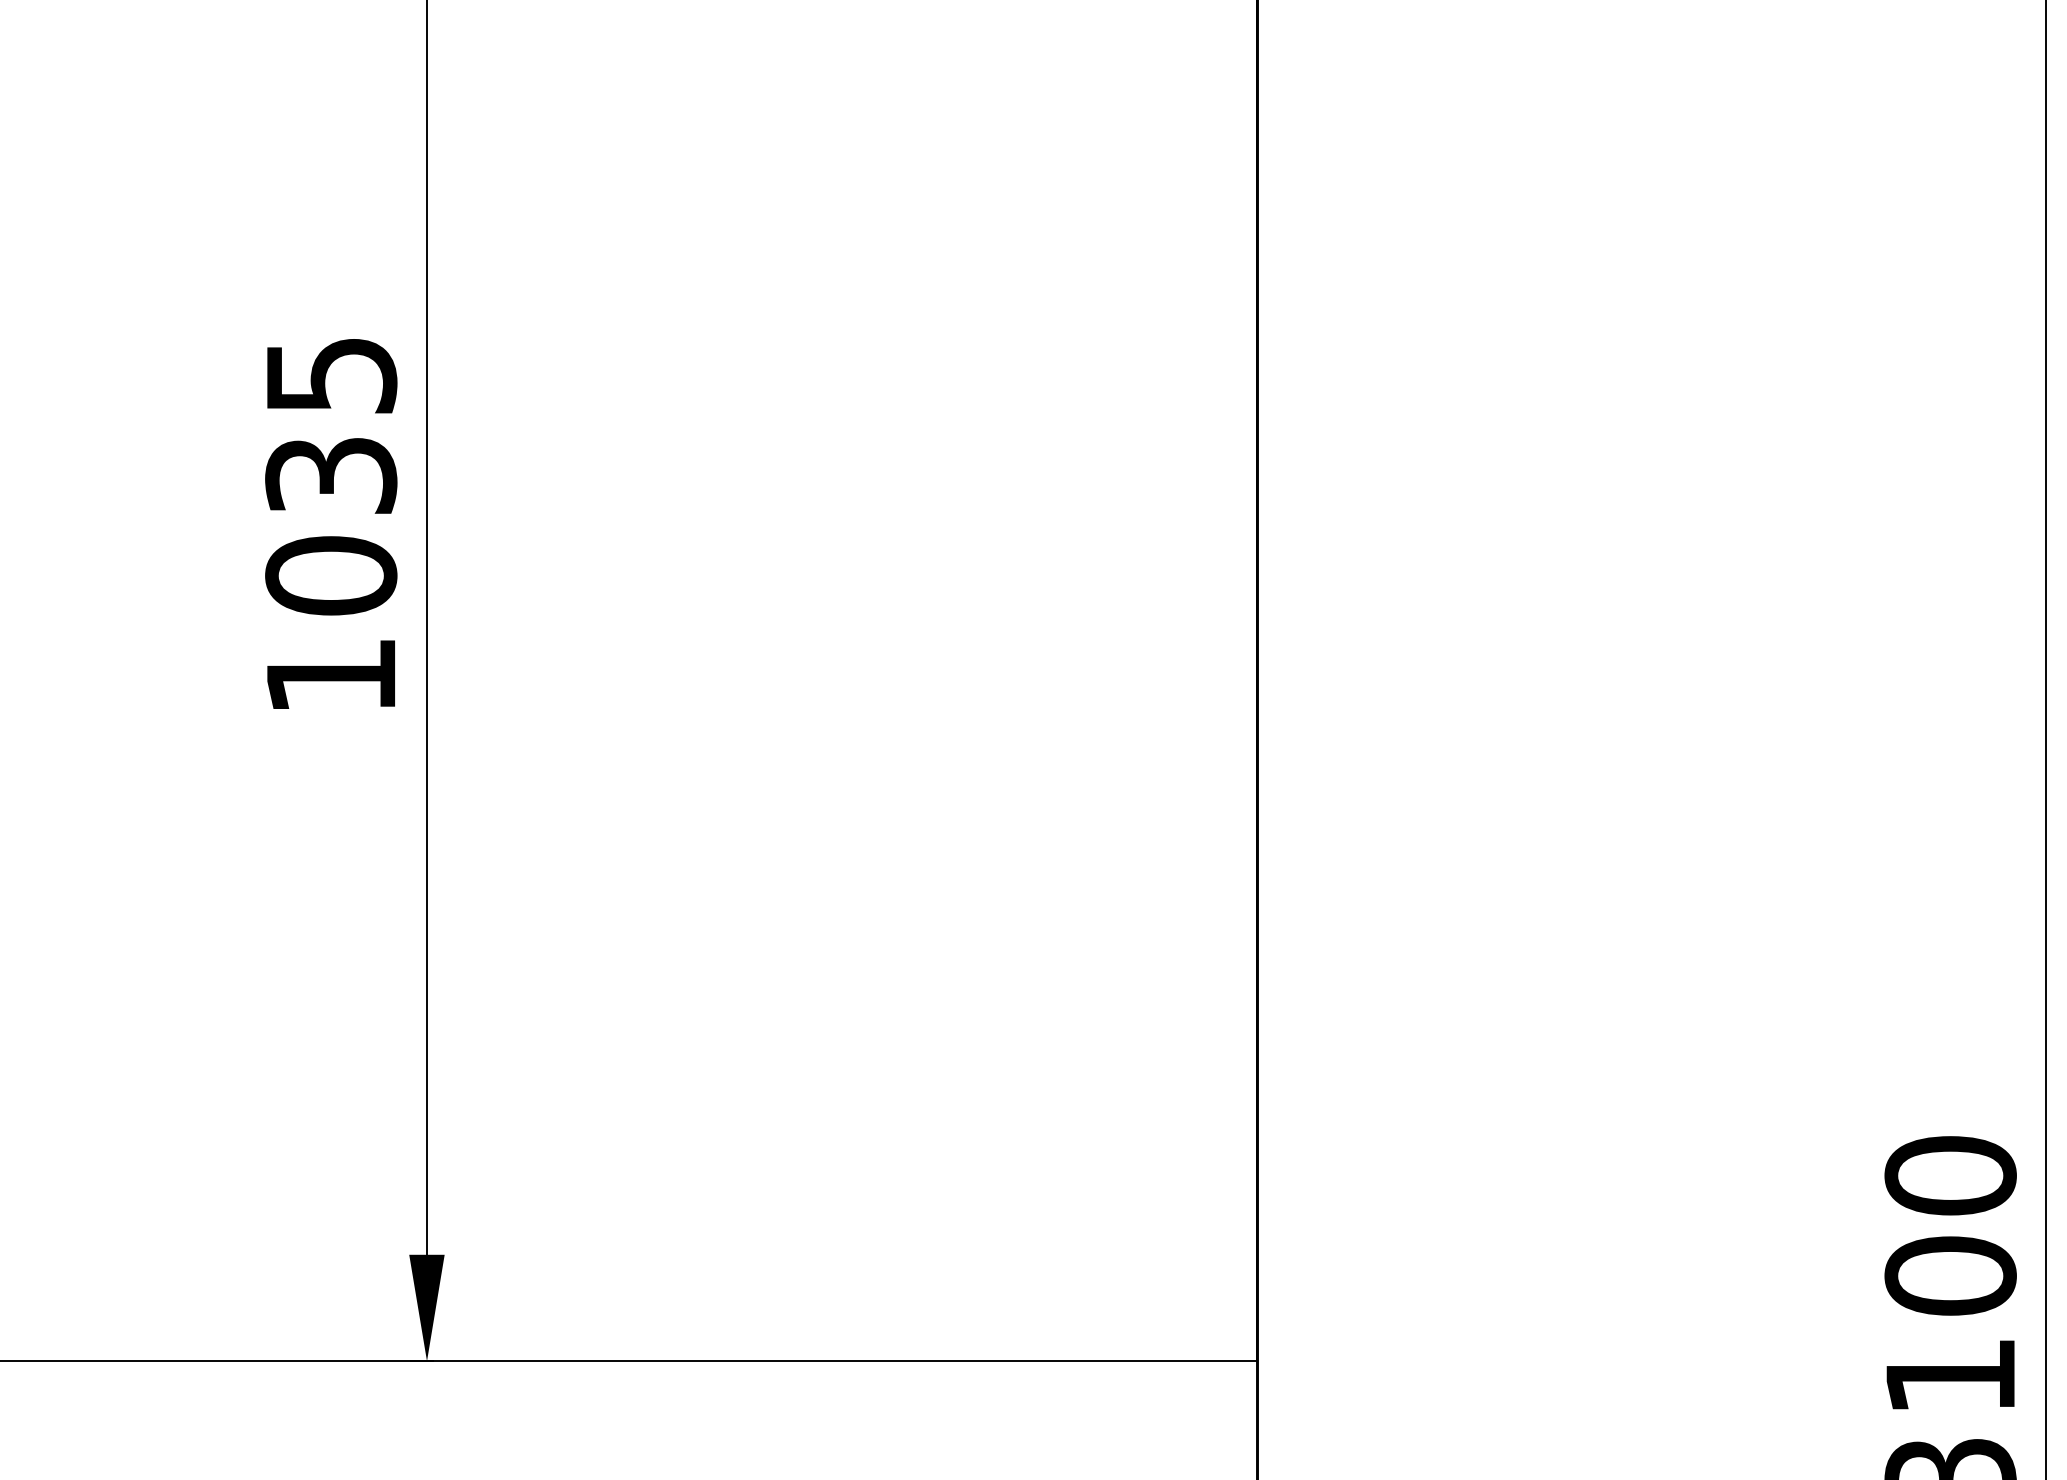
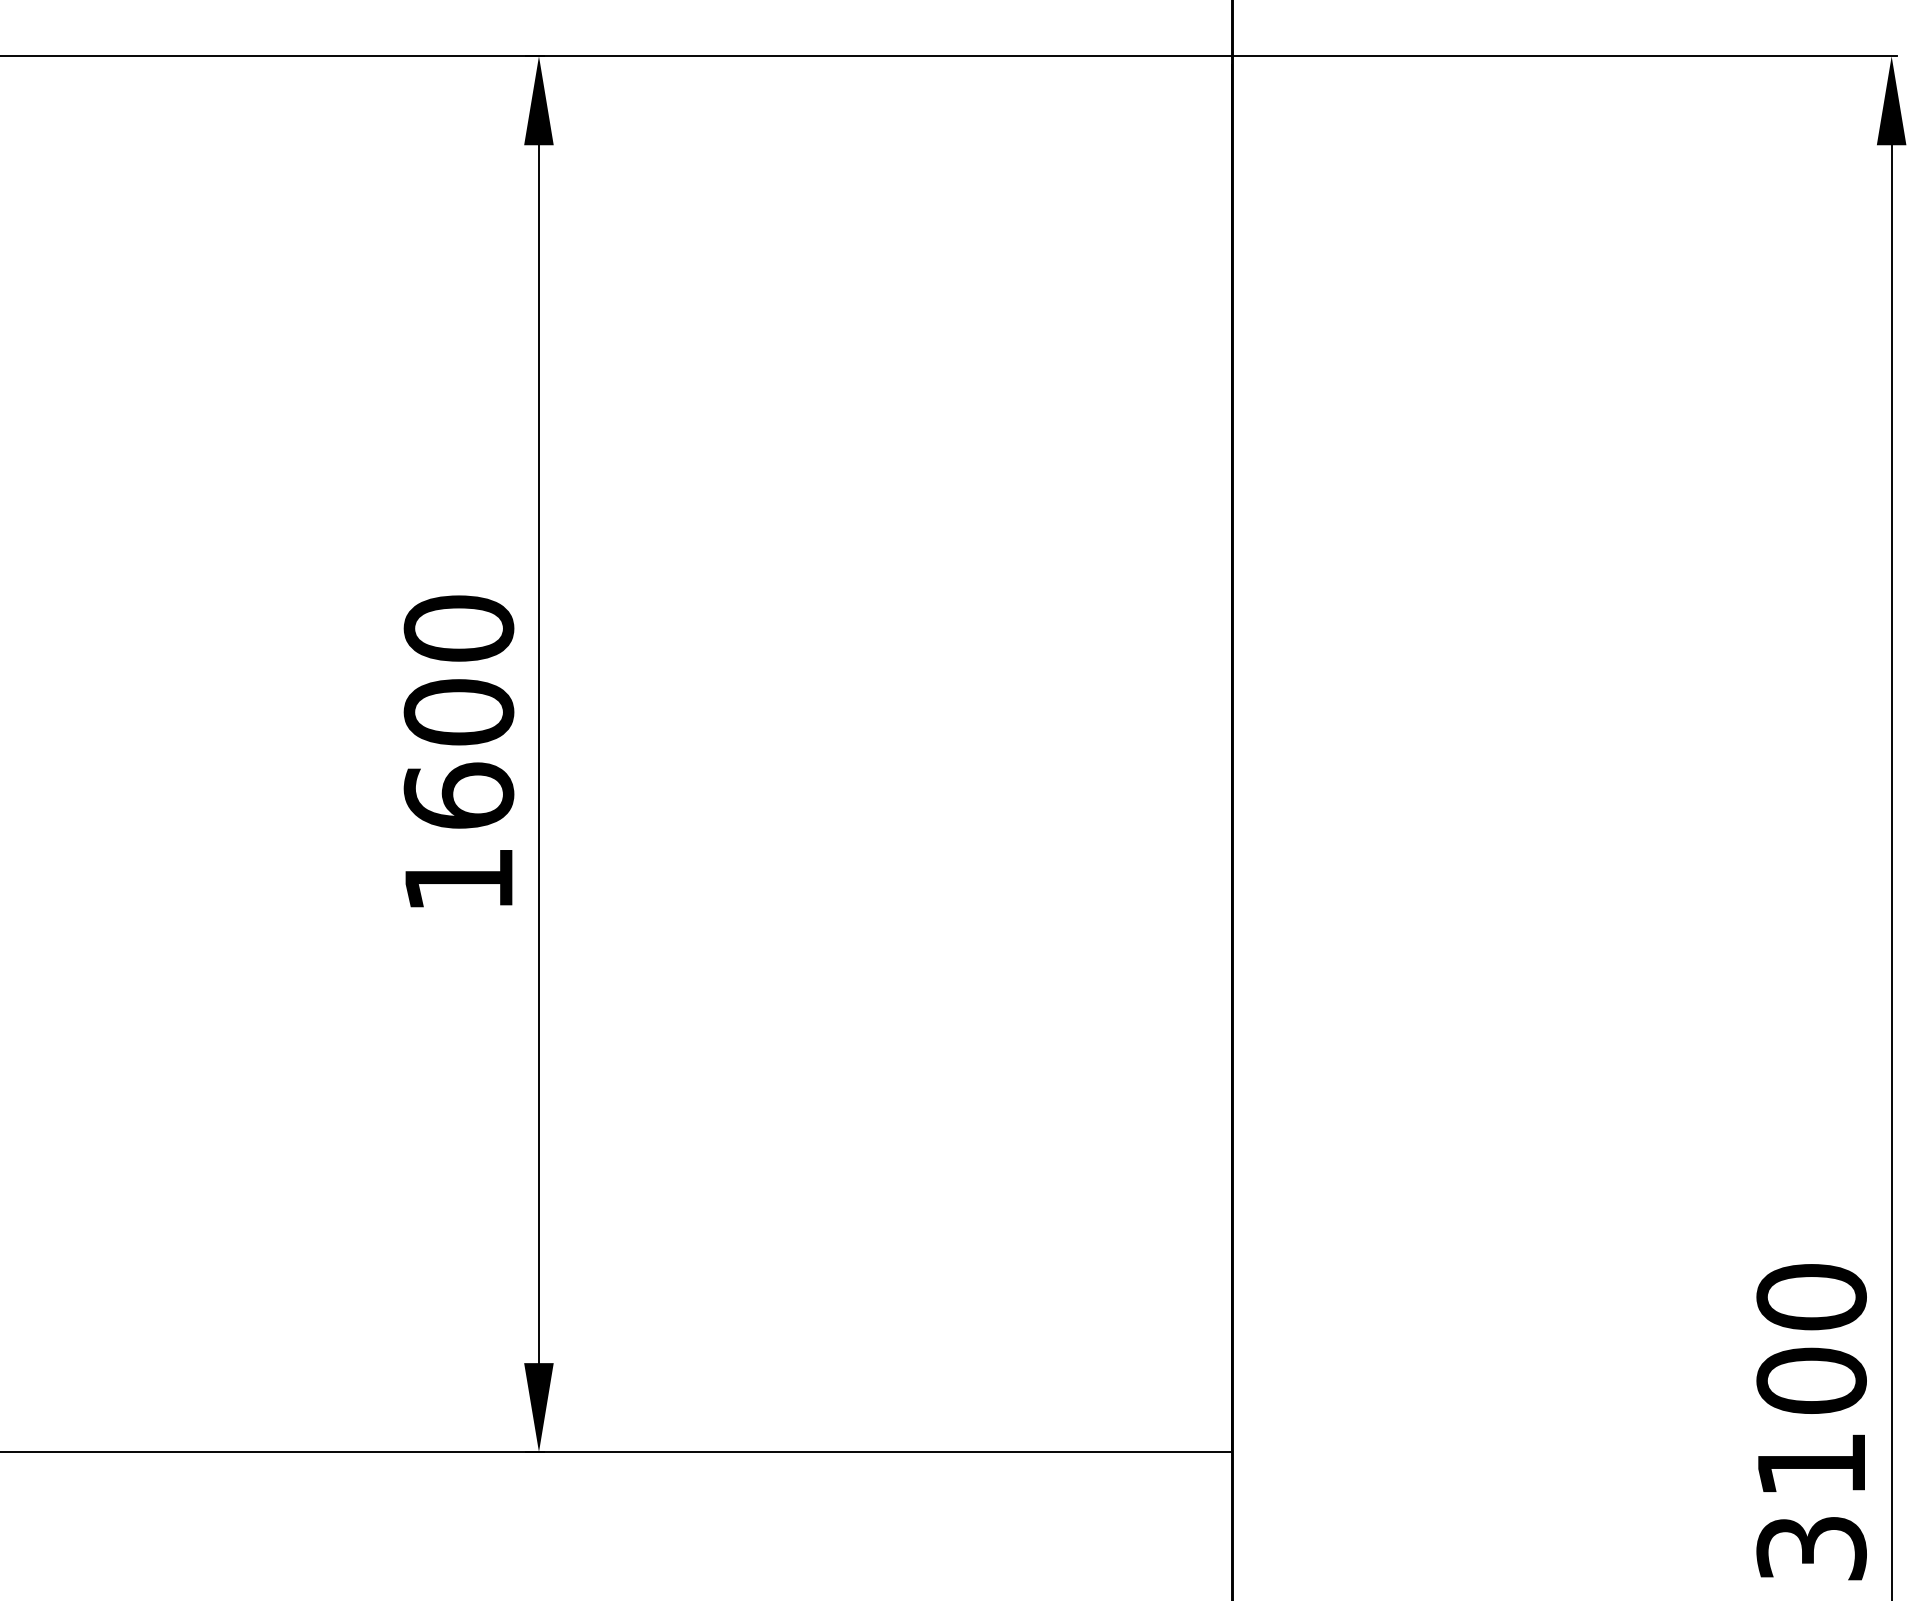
text: (330, 475) -> (458, 712), 1035 -> 1600

